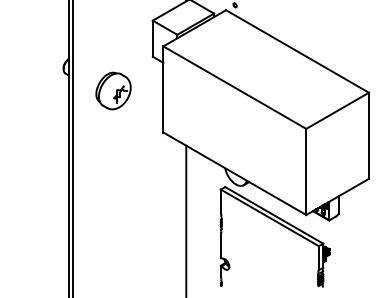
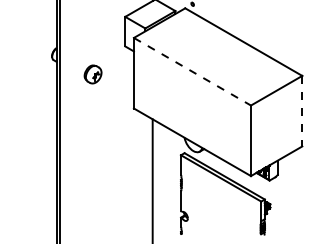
line: (234, 87) -> (192, 71), solid -> dashed
part: (113, 90) -> (93, 74), size x0.6
line: (368, 136) -> (301, 111), solid -> dashed

